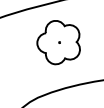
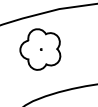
part: (58, 42) -> (40, 49), moved

